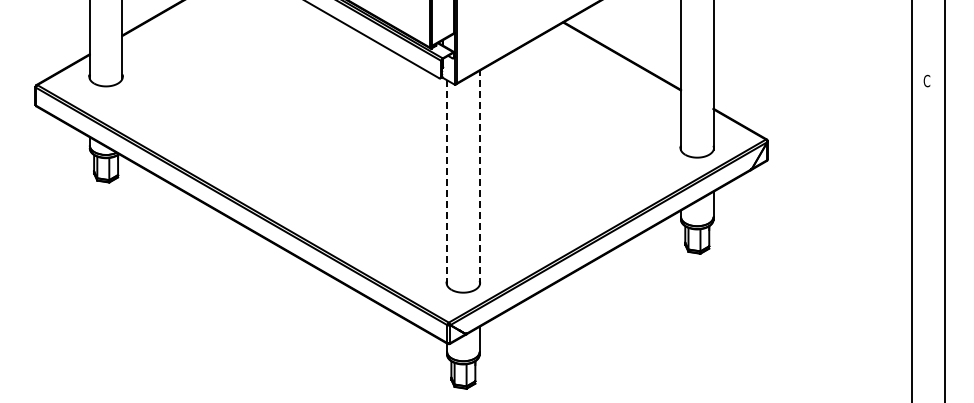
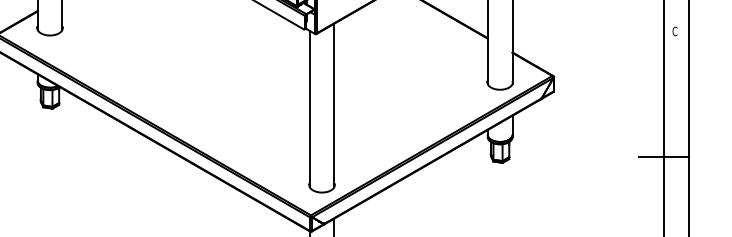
line: (479, 177) -> (334, 104), dashed -> solid
line: (447, 182) -> (309, 108), dashed -> solid
line: (911, 245) -> (663, 156), added

